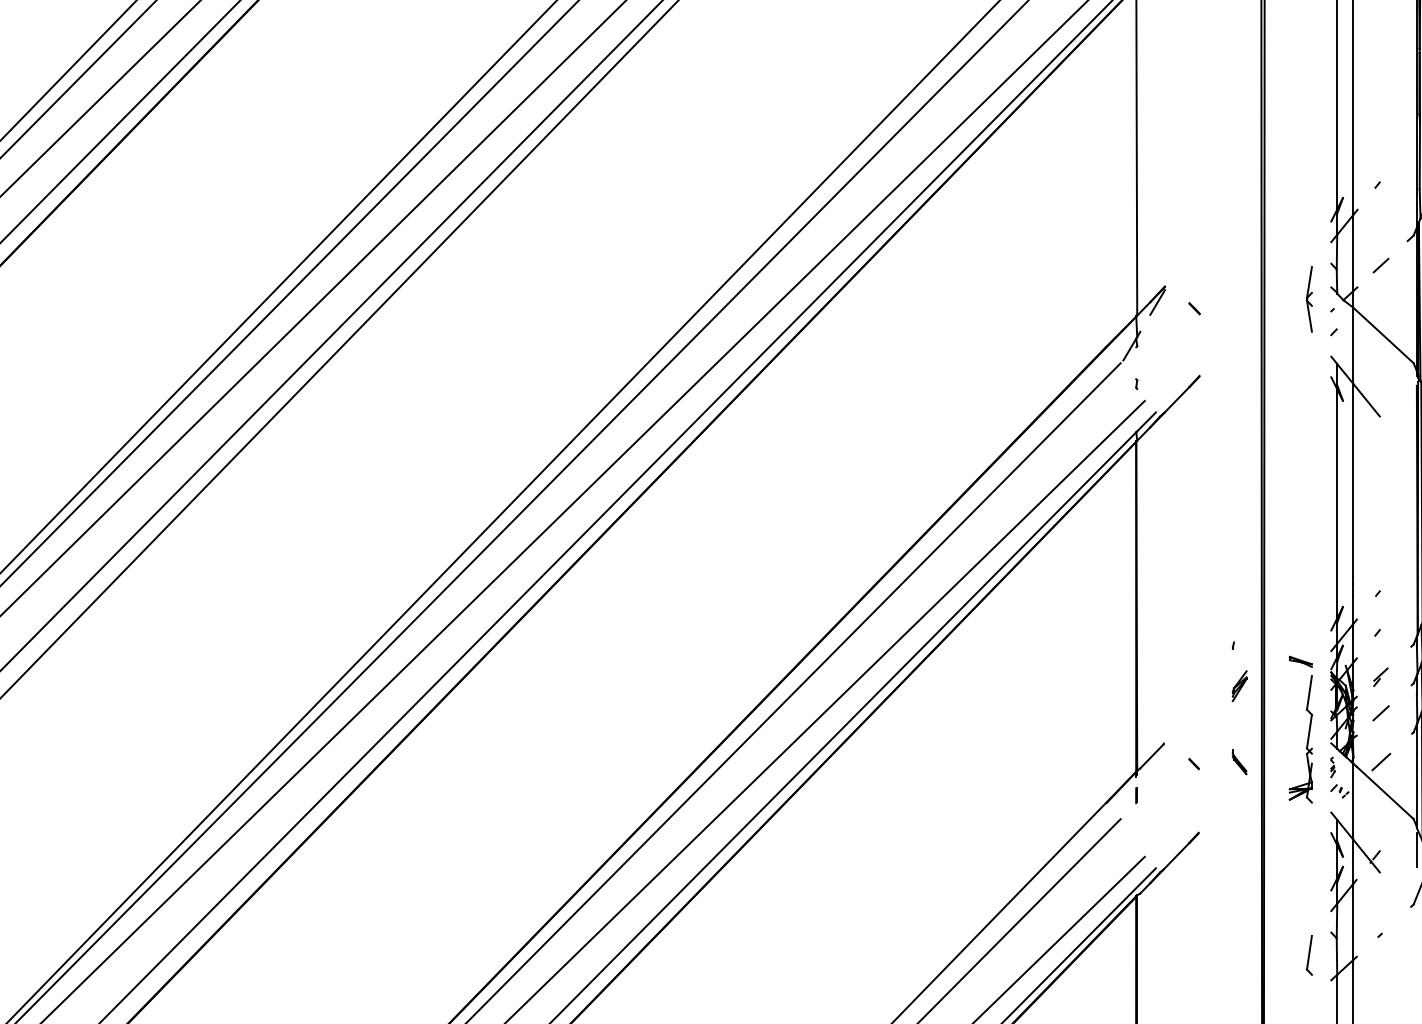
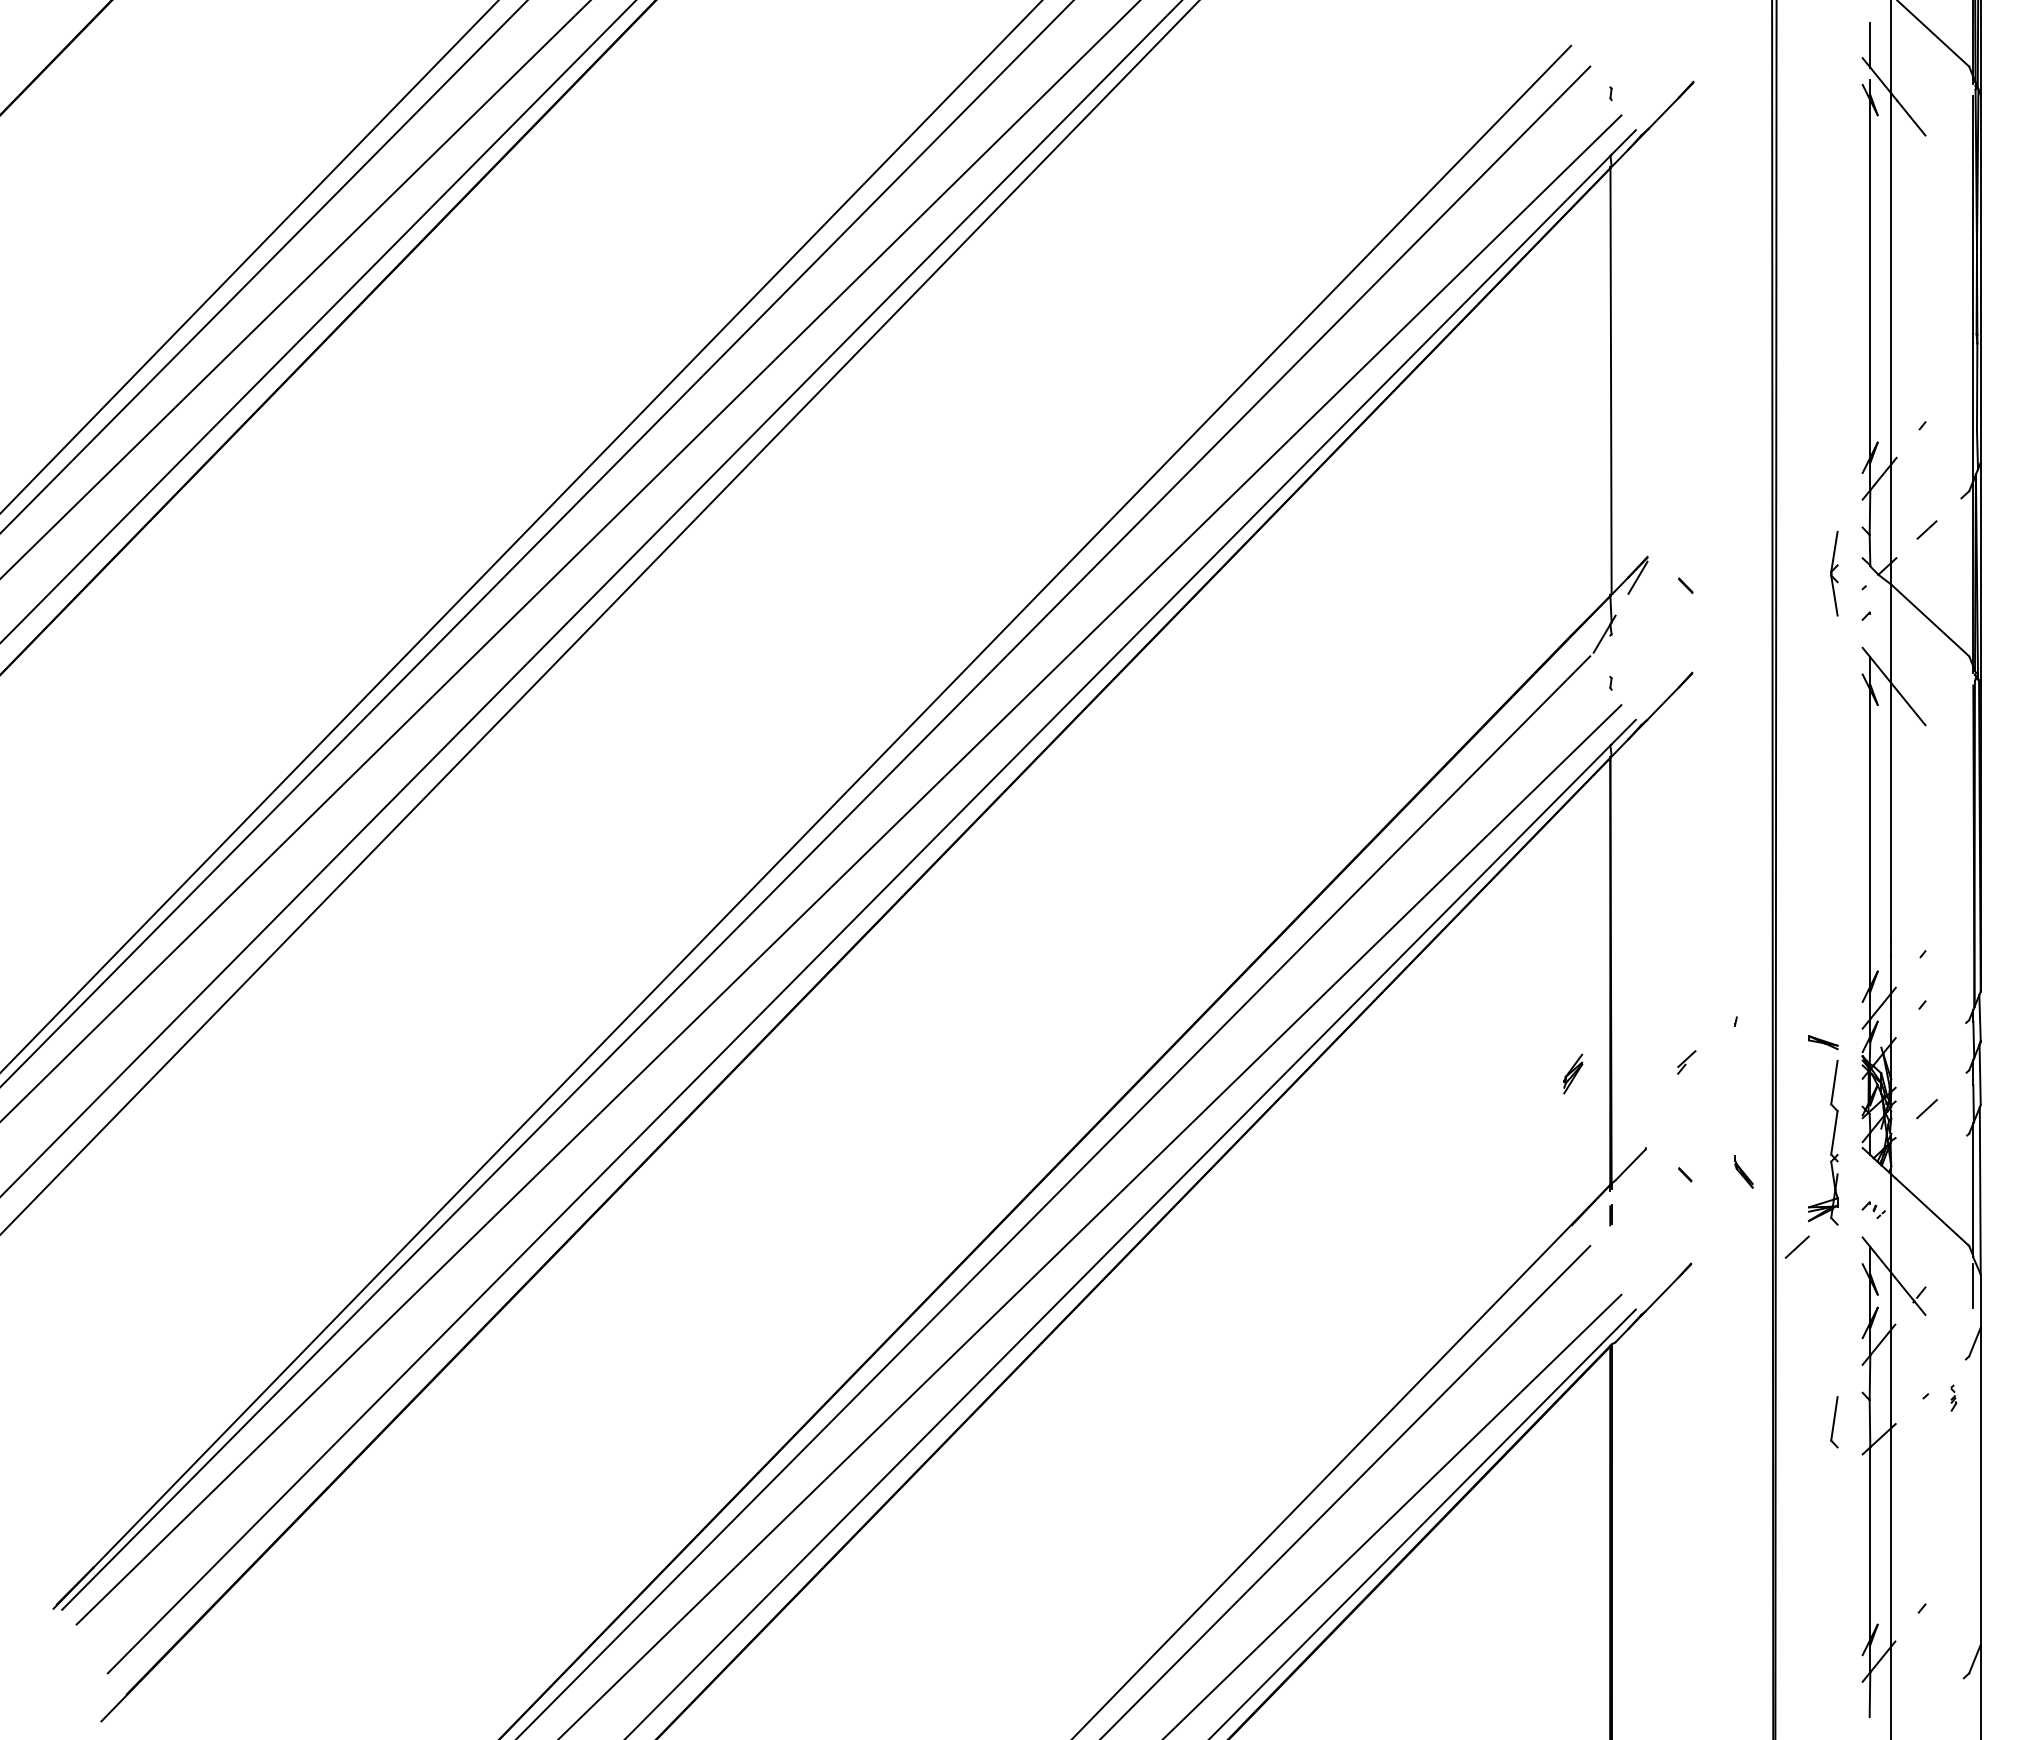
part: (1380, 677) -> (1686, 1062), moved
part: (1239, 685) -> (1573, 1073), moved
line: (1380, 761) -> (1796, 1246), moved
part: (1332, 766) -> (1953, 1397), moved

